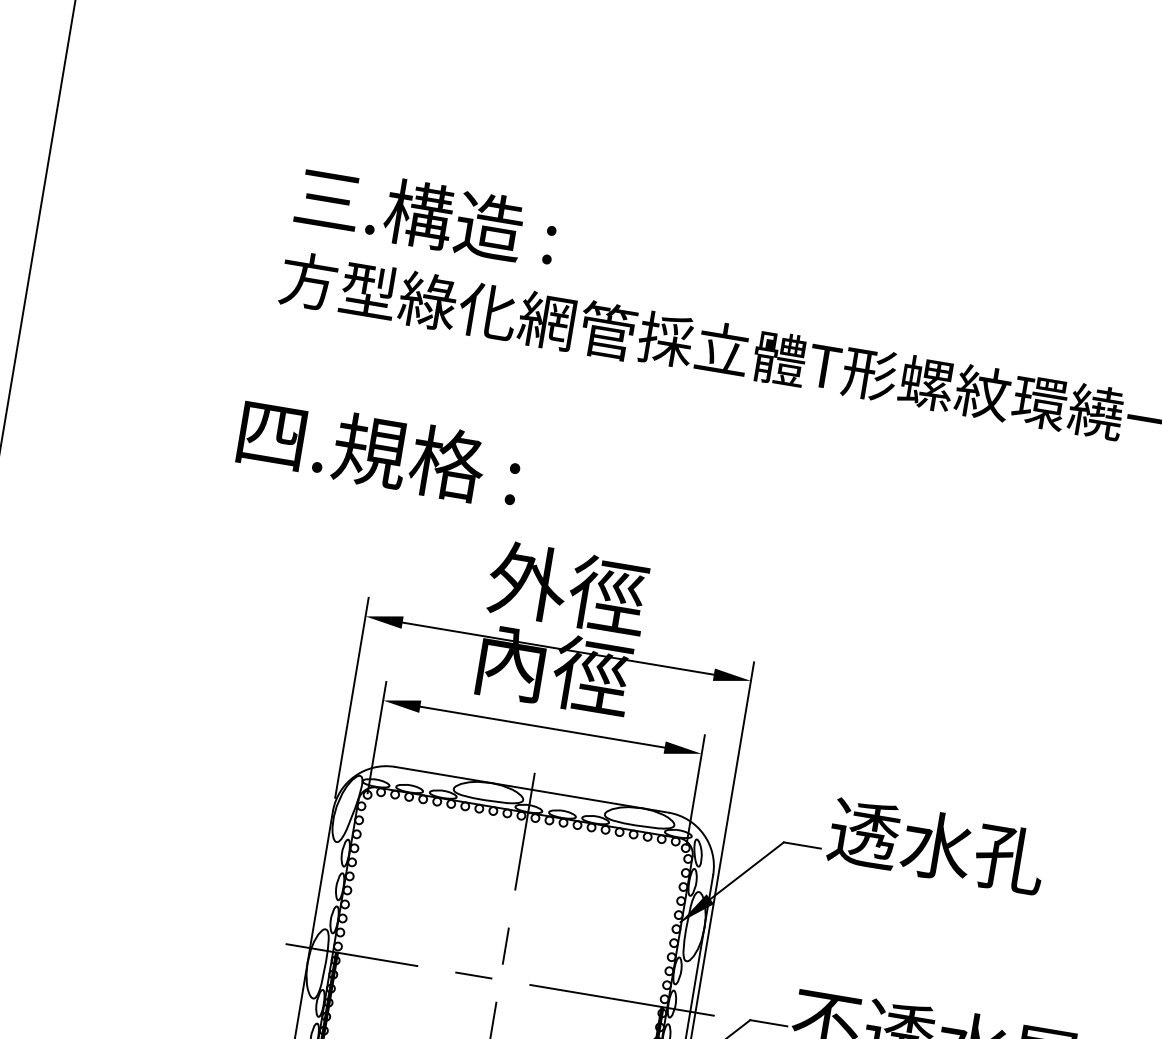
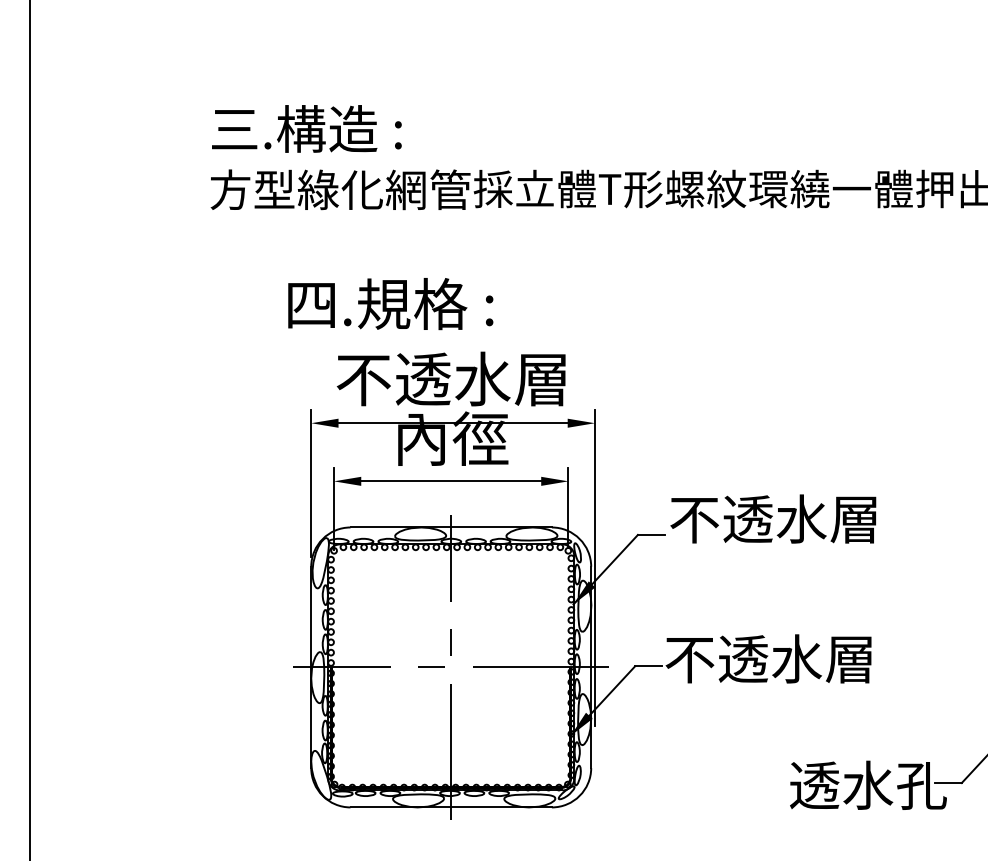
text: (379, 452) -> (390, 304), moved
text: (564, 587) -> (450, 378), 外徑 -> 不透水層
text: (970, 850) -> (772, 518), 透水孔 -> 不透水層

